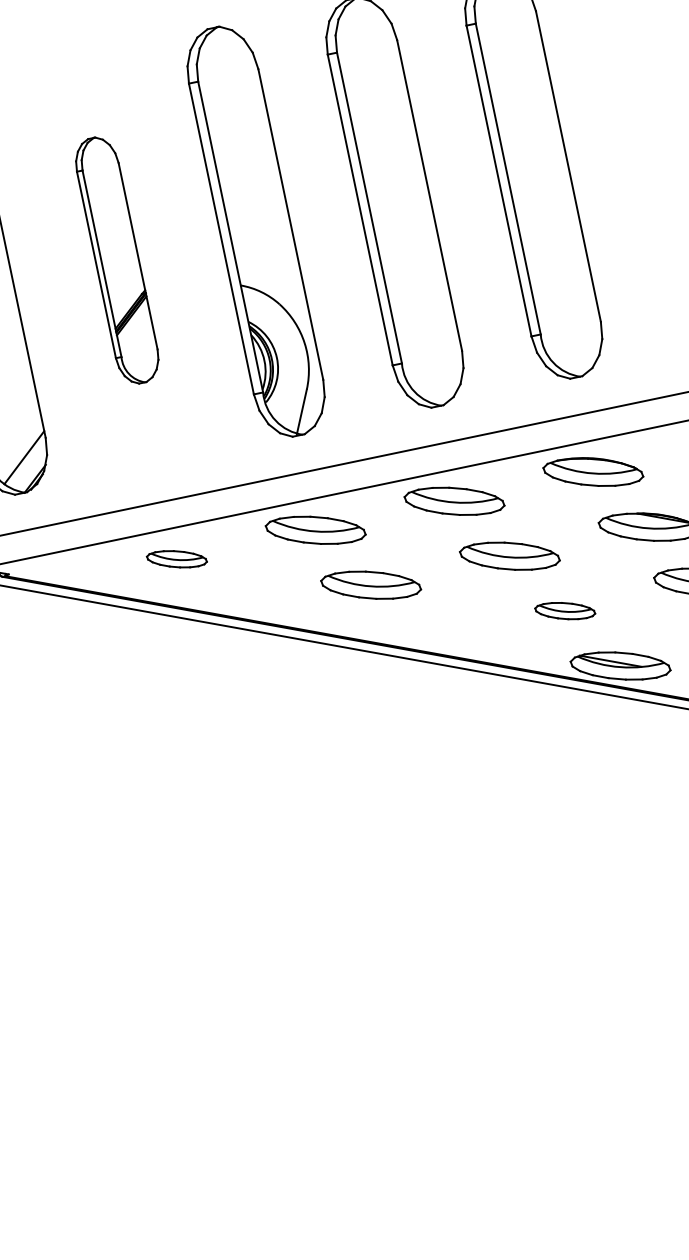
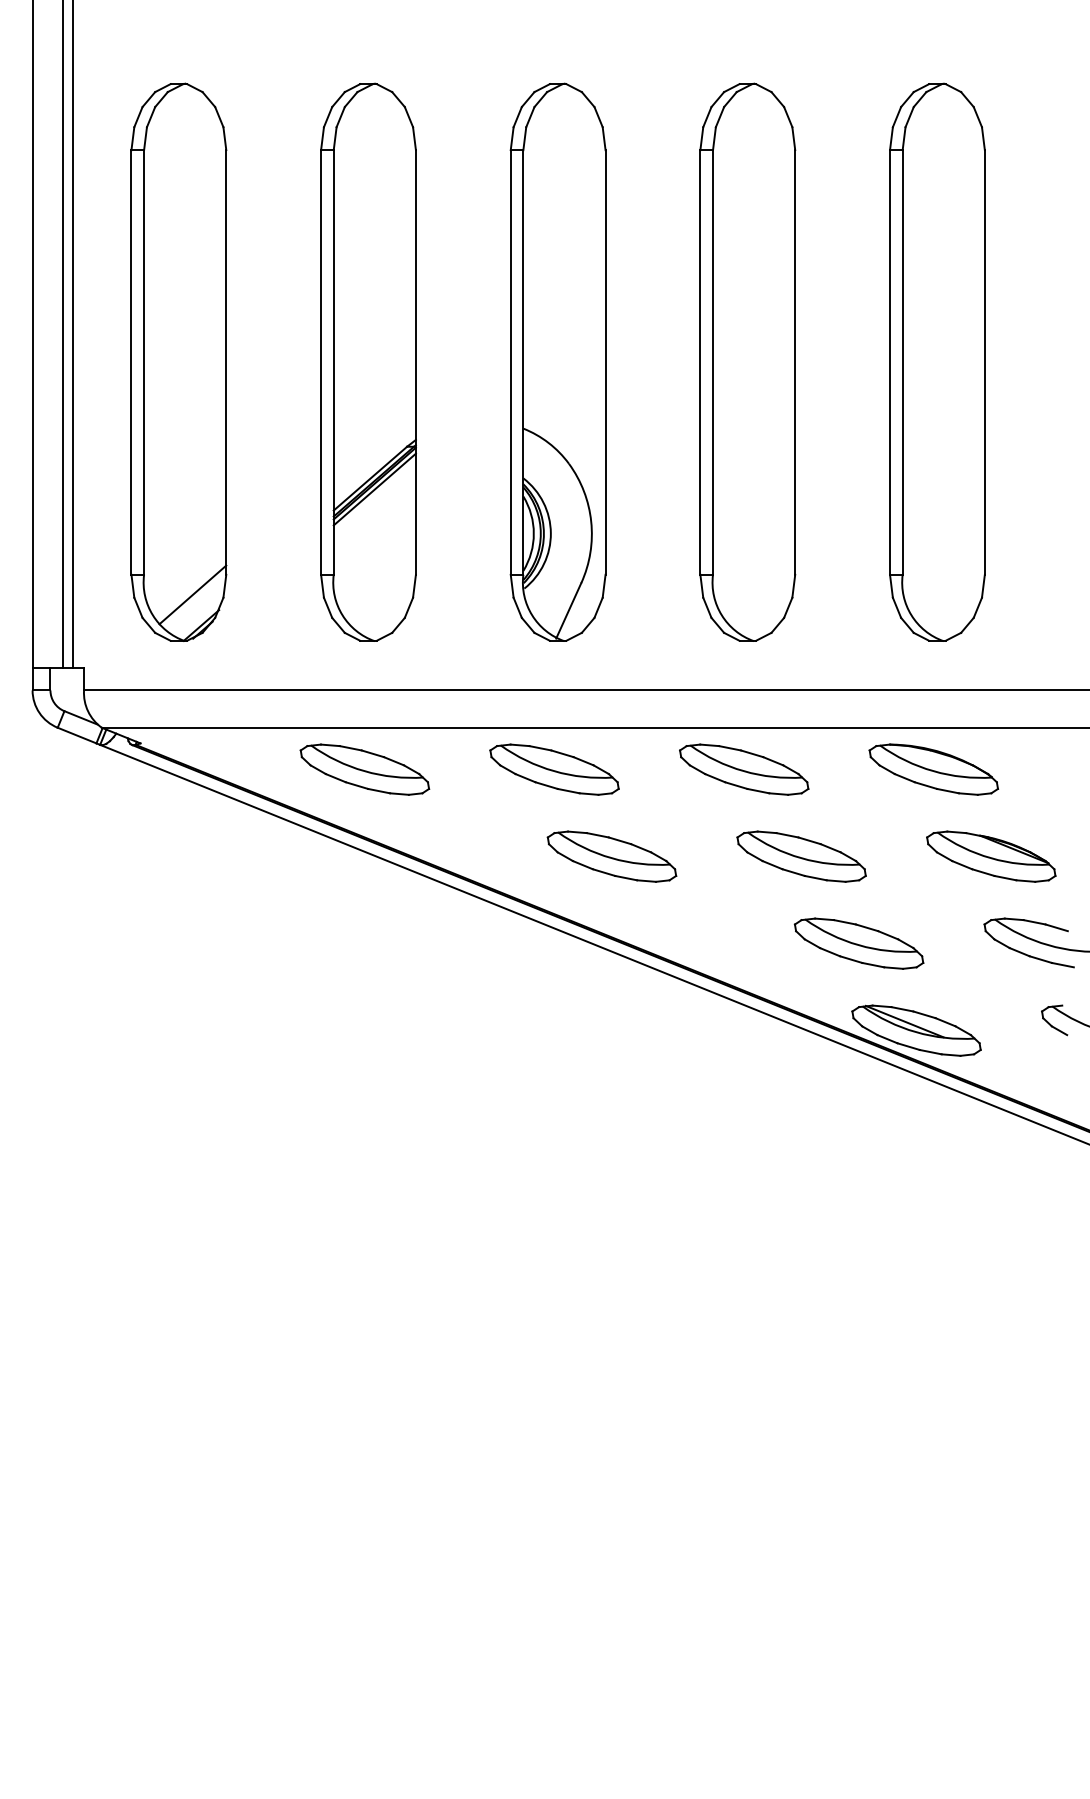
part: (117, 260) -> (368, 361), size x1.67
part: (176, 559) -> (364, 769), size x1.67
part: (564, 611) -> (858, 943), size x1.67

